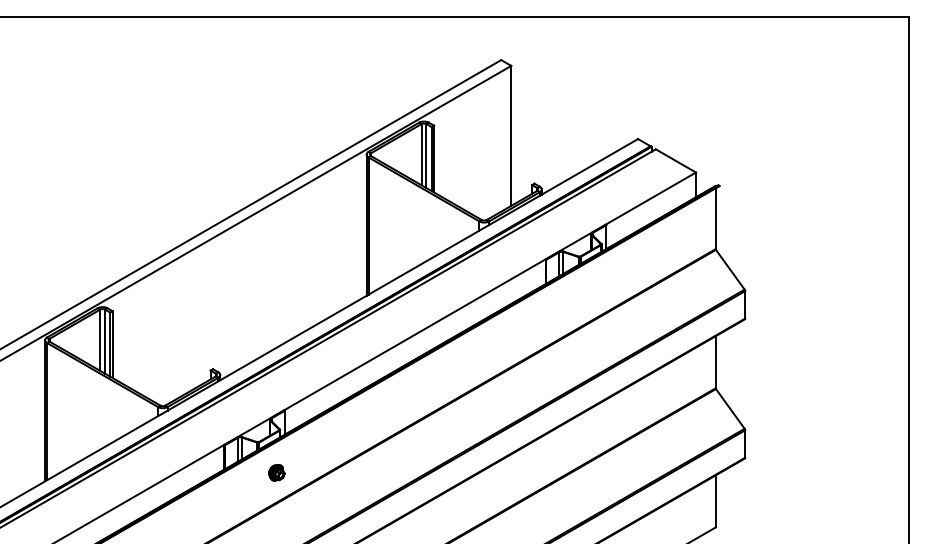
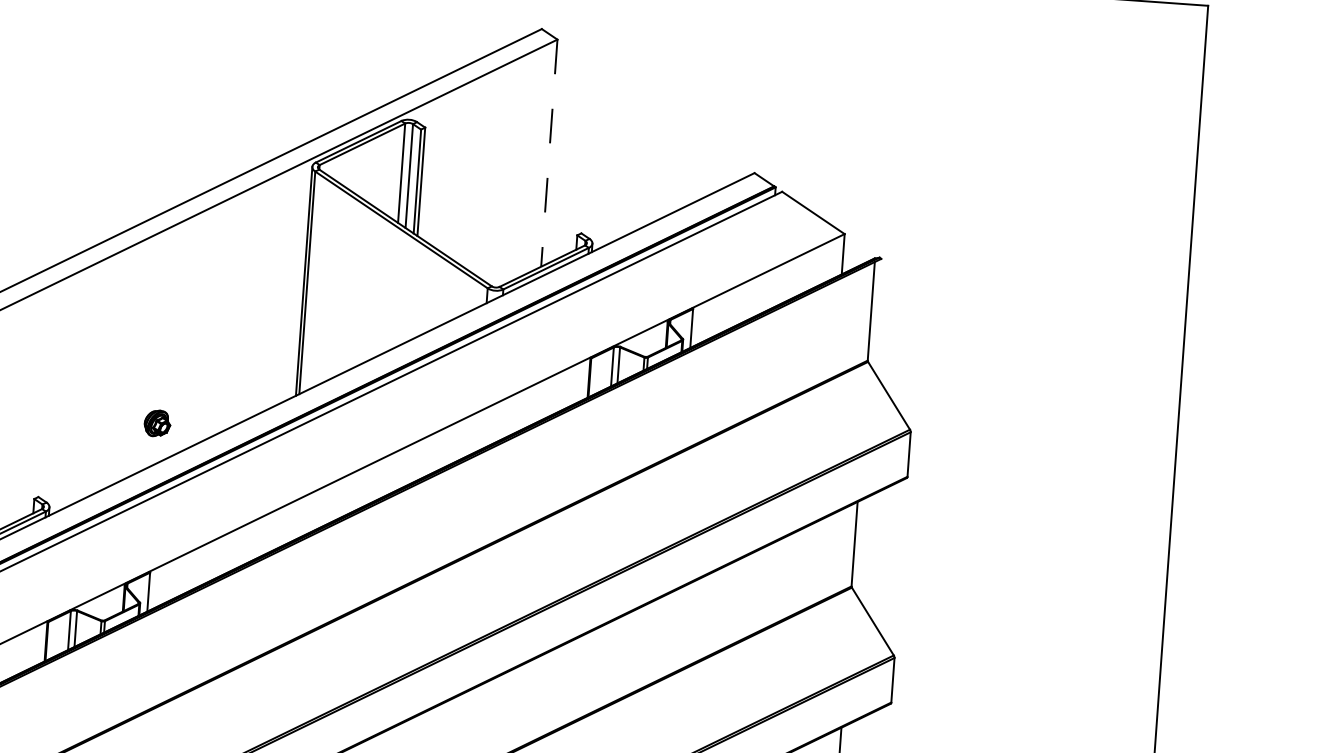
line: (511, 135) -> (549, 152), solid -> dashed
part: (276, 472) -> (156, 422), moved

